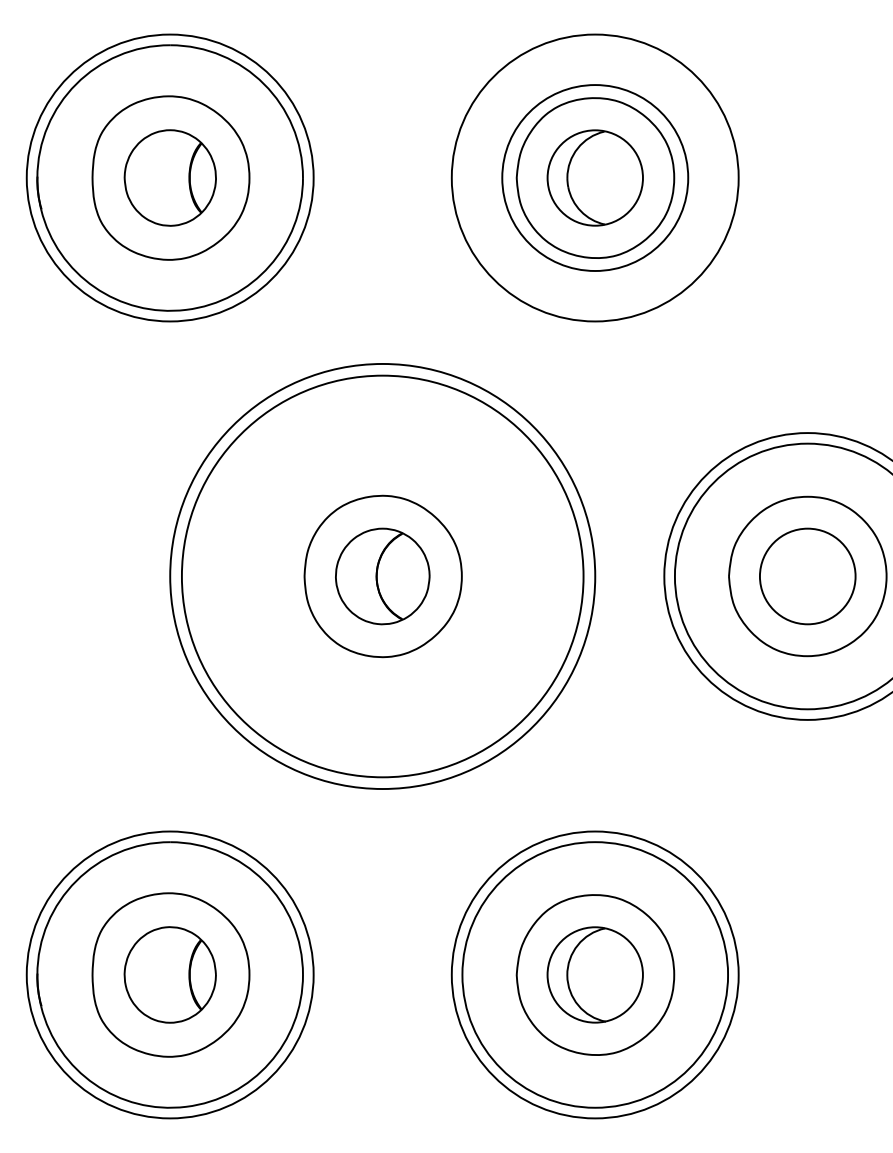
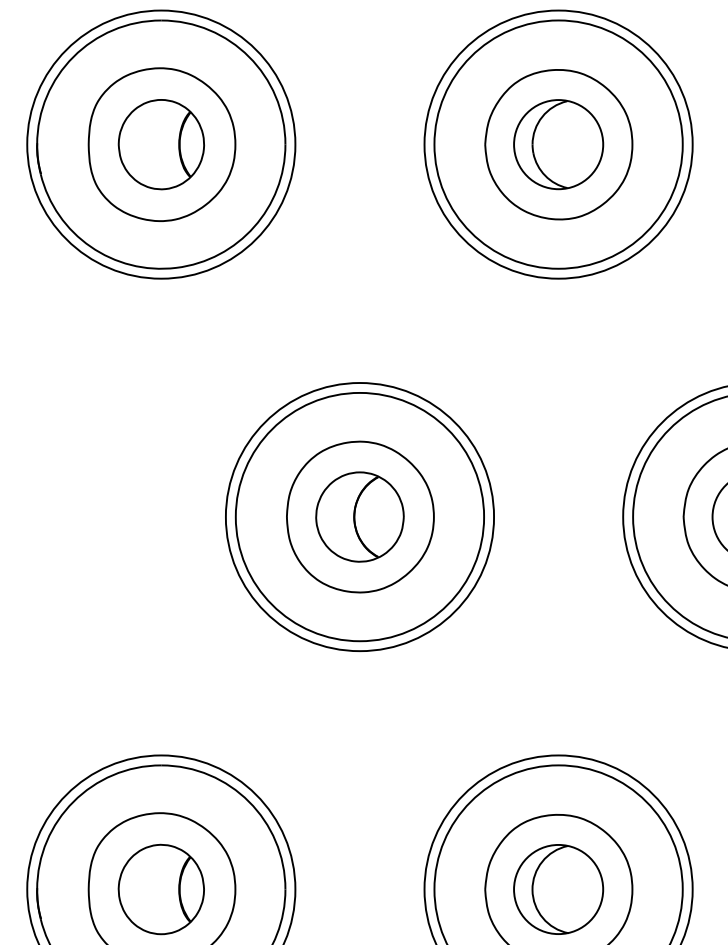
circle: (595, 177) -> (558, 144), size x1.43
circle: (382, 576) -> (359, 517), size x0.62
circle: (382, 576) -> (359, 517), size x0.71

